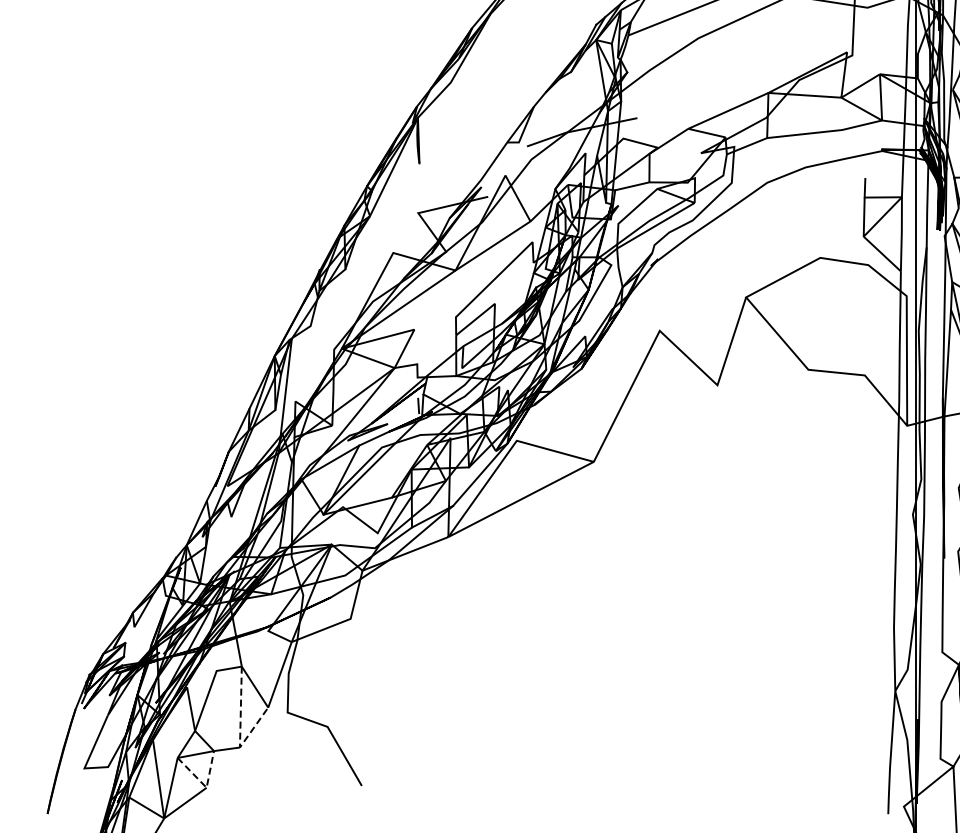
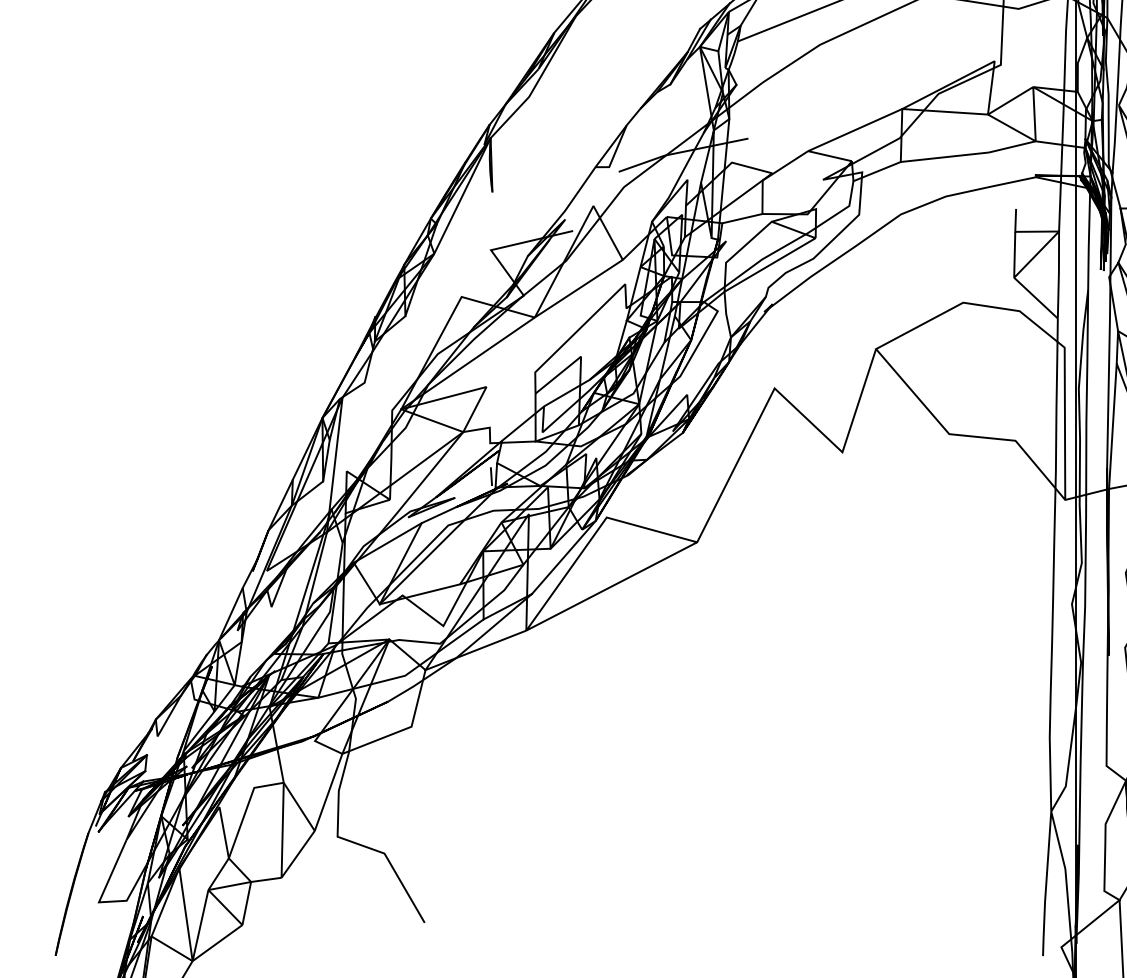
line: (240, 732) -> (282, 860), dashed -> solid
line: (205, 787) -> (241, 924), dashed -> solid

